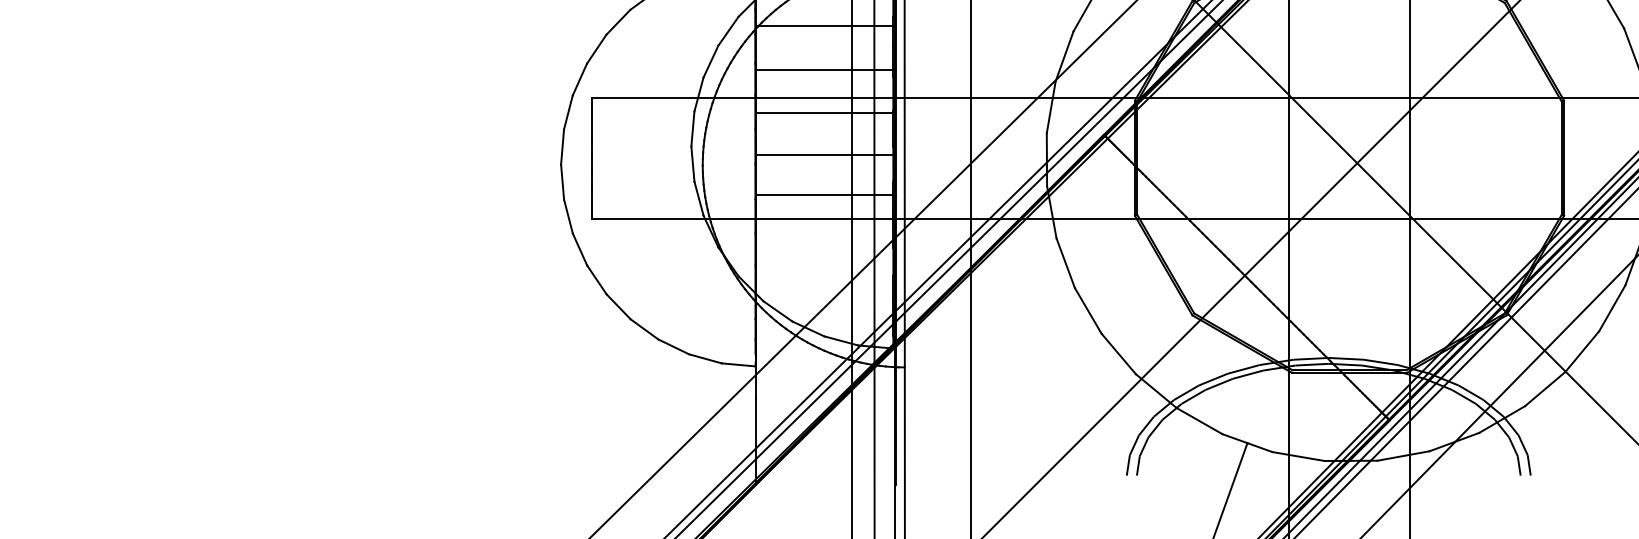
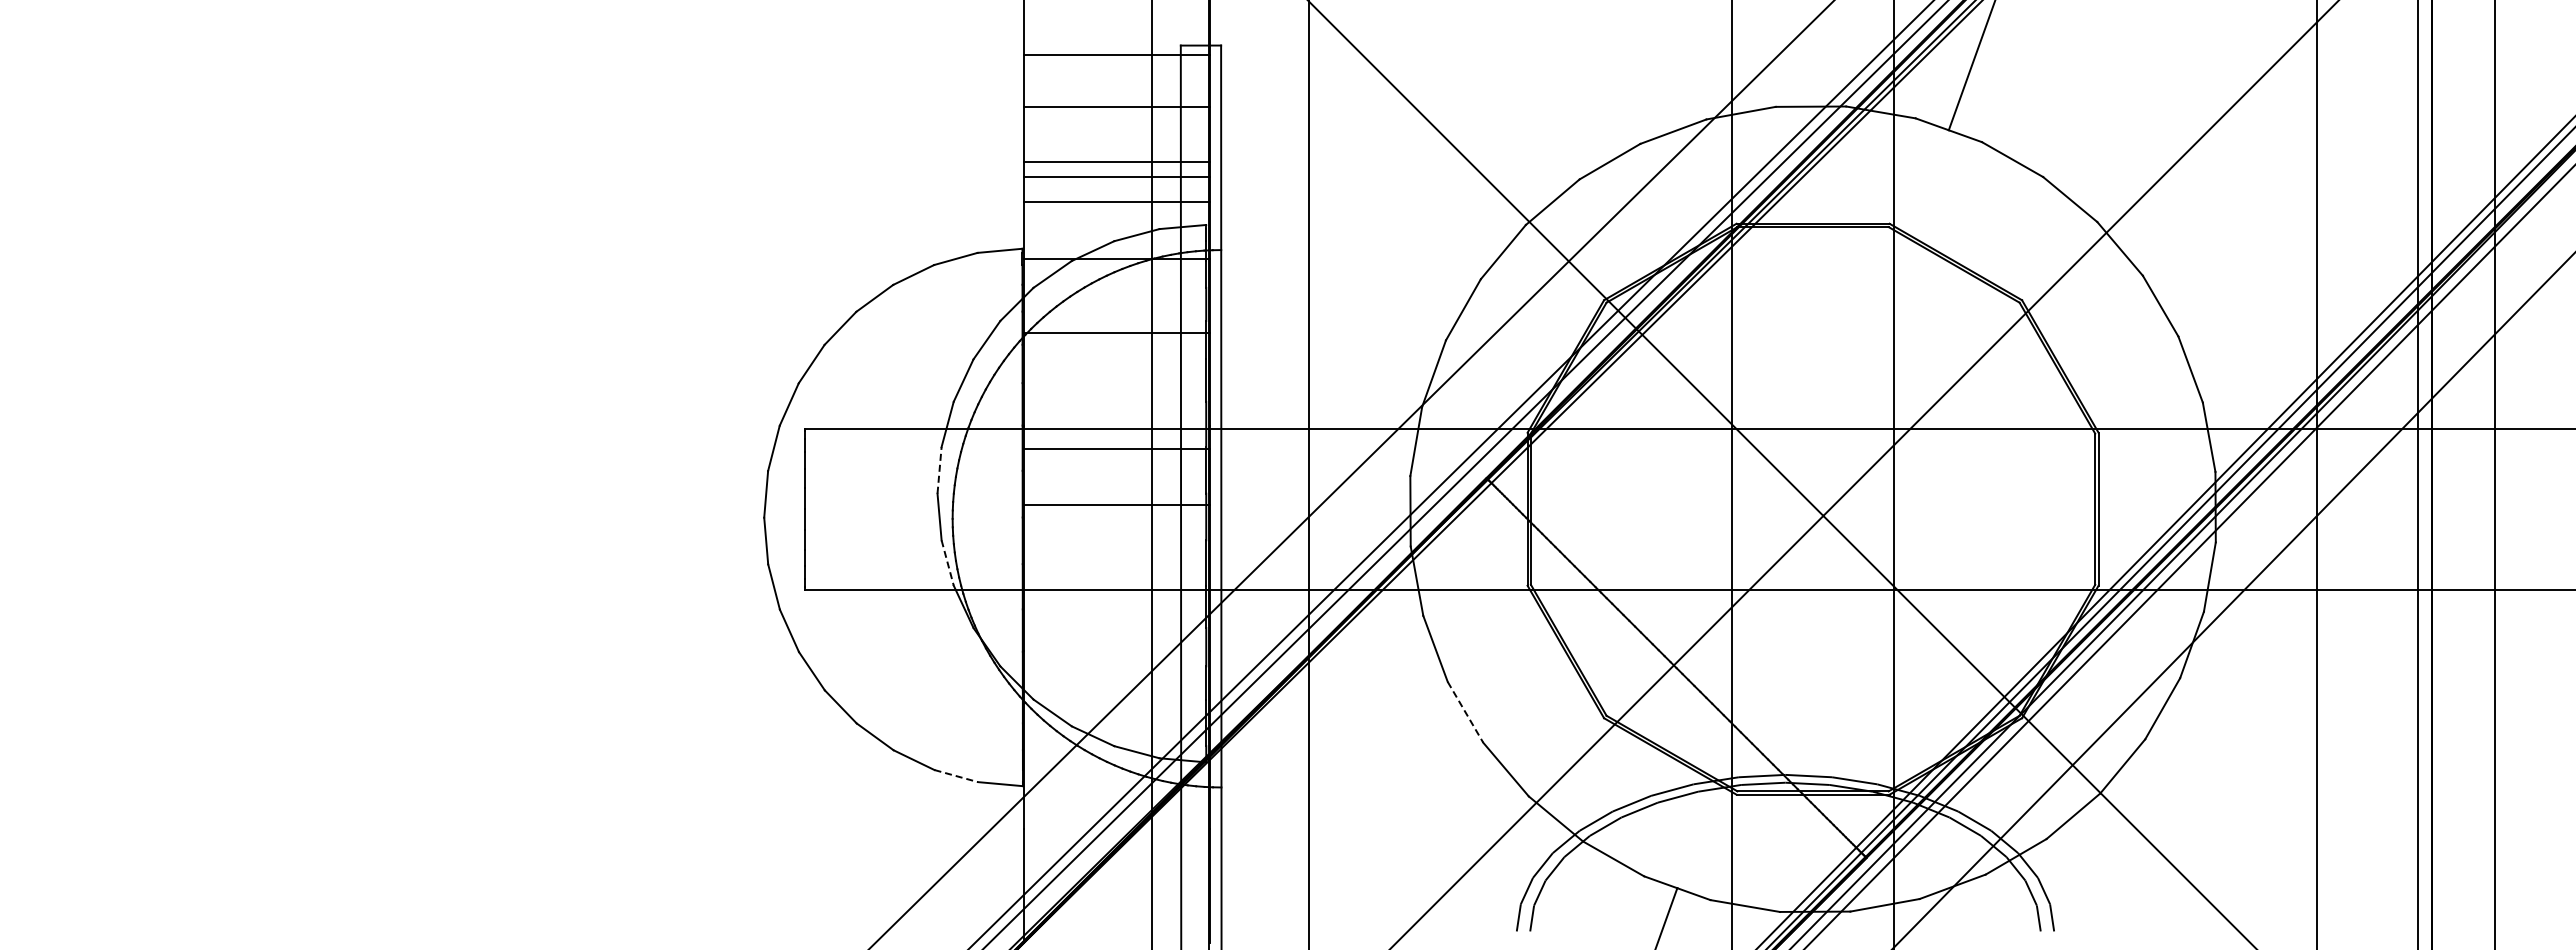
line: (825, 70) -> (1116, 392), removed
line: (692, 128) -> (939, 469), solid -> dashed
line: (825, 194) -> (1116, 557), removed
line: (698, 199) -> (947, 563), solid -> dashed
line: (1088, 311) -> (1465, 712), solid -> dashed
line: (705, 359) -> (956, 776), solid -> dashed

